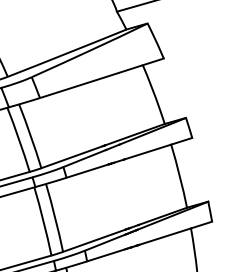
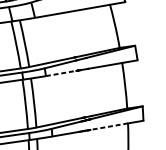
line: (87, 171) -> (61, 73), solid -> dashed
line: (164, 236) -> (108, 126), solid -> dashed

